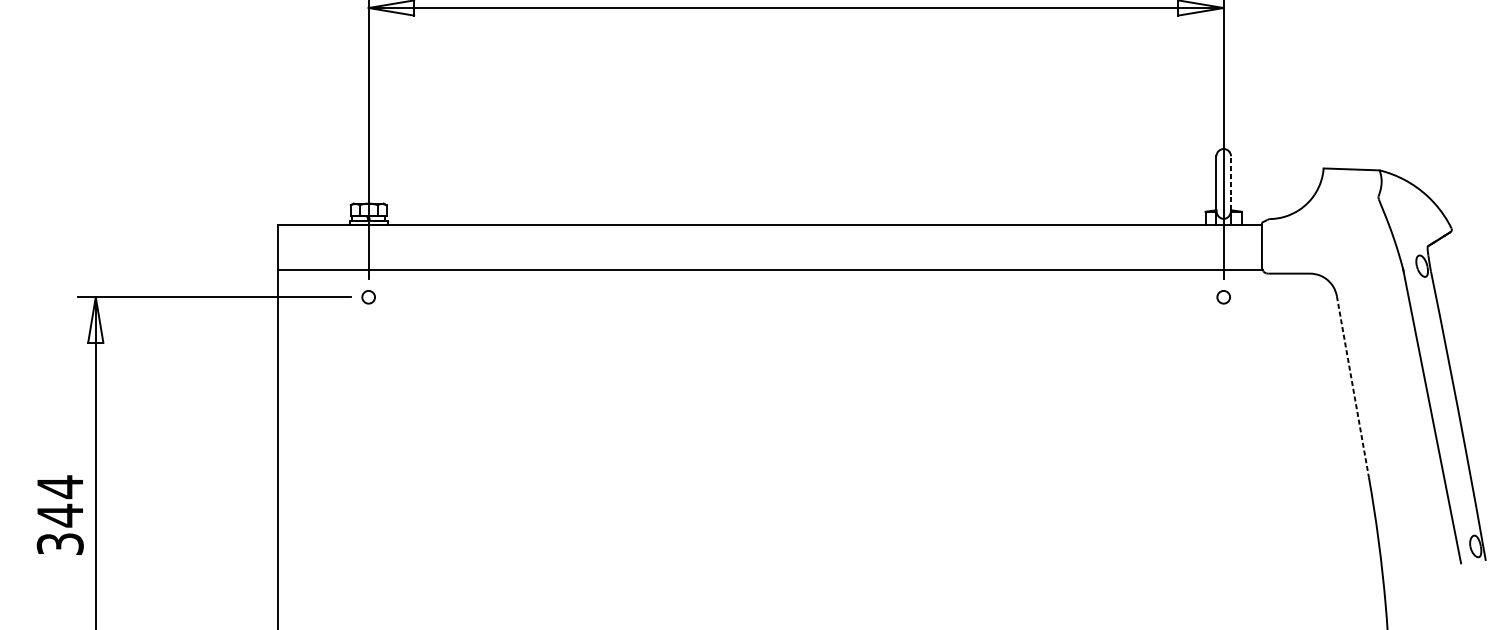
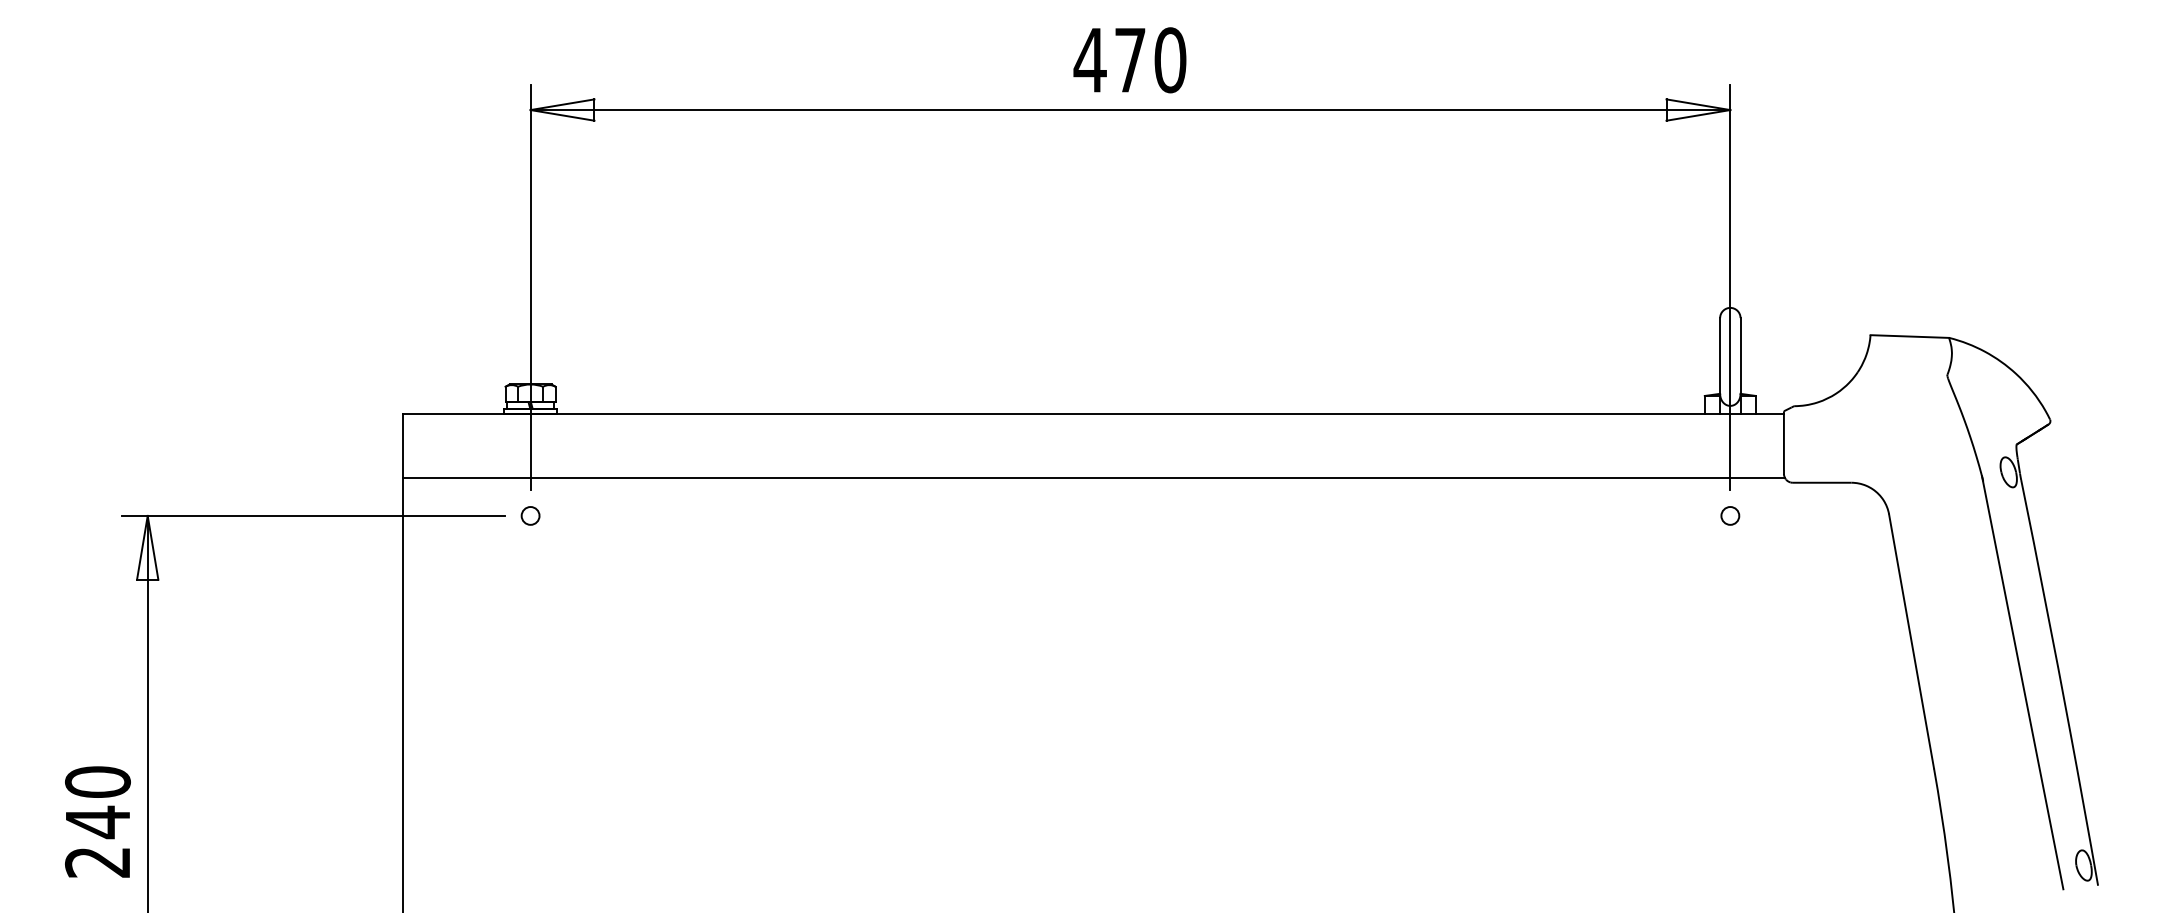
line: (1230, 182) -> (1740, 355), dashed -> solid
line: (1352, 386) -> (1911, 641), dashed -> solid
text: (60, 515) -> (97, 821), 344 -> 240

